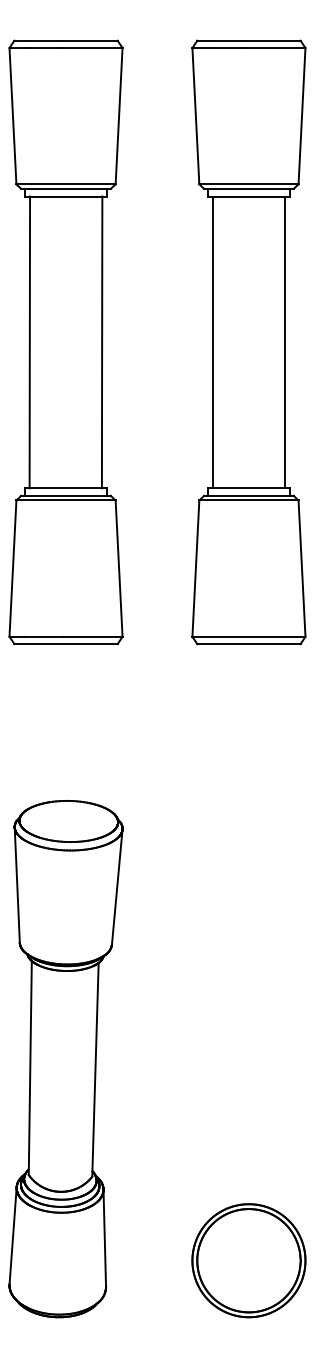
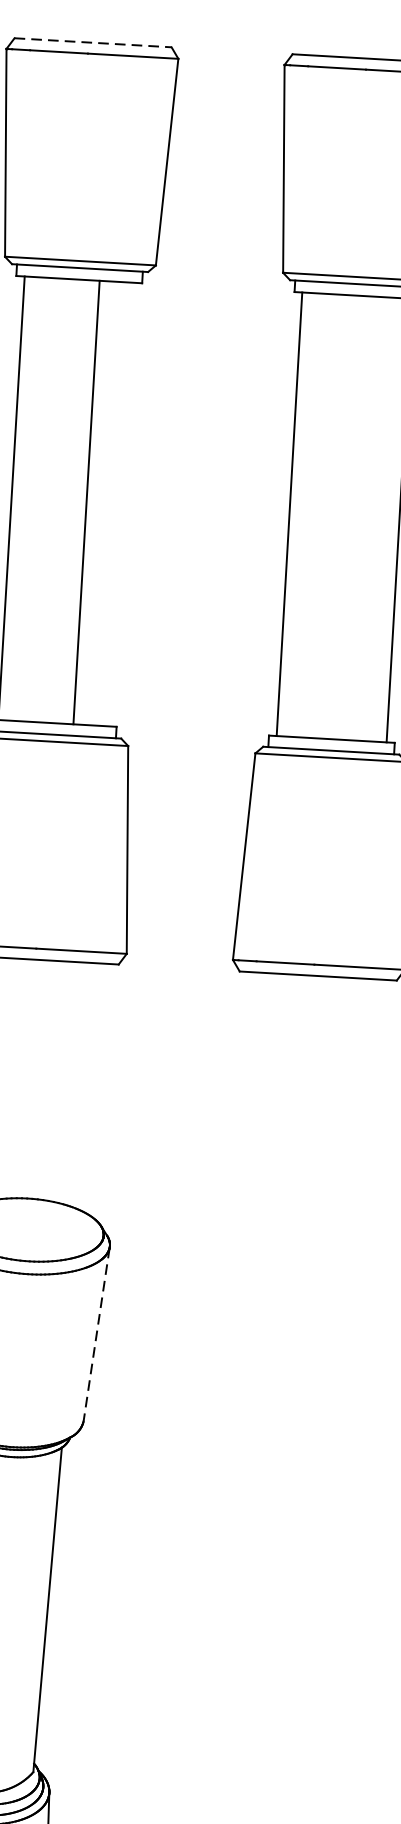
line: (66, 40) -> (93, 42), solid -> dashed
line: (101, 342) -> (85, 502), moved
line: (117, 887) -> (97, 1334), solid -> dashed

